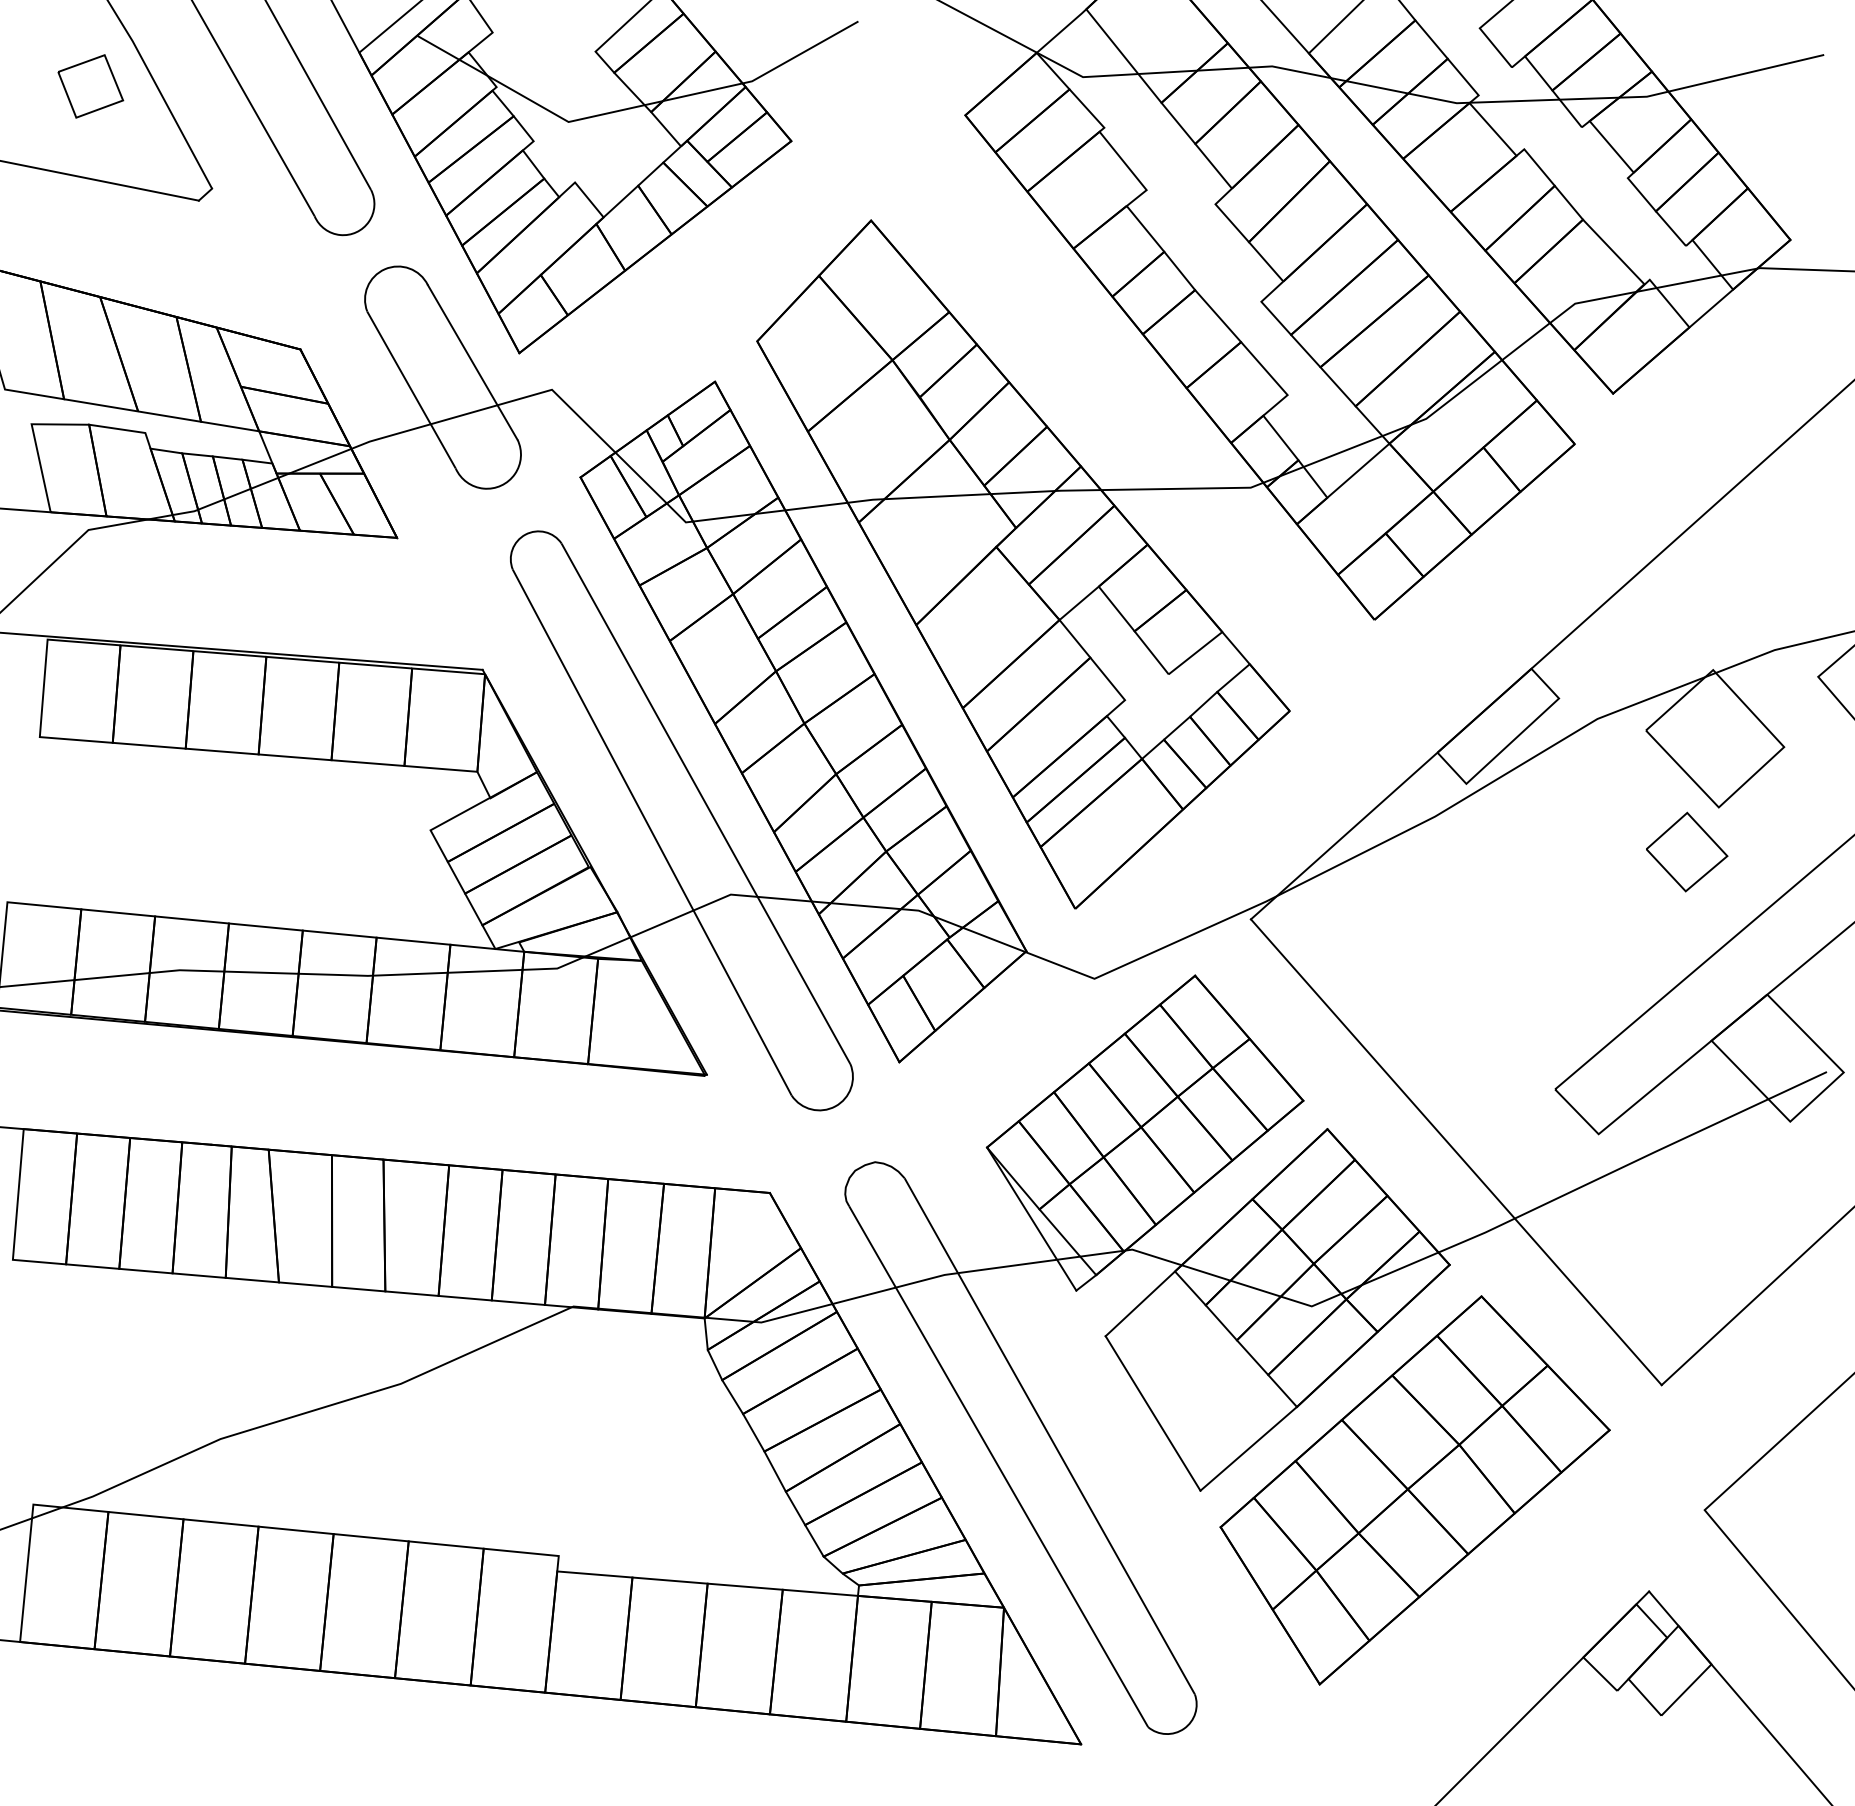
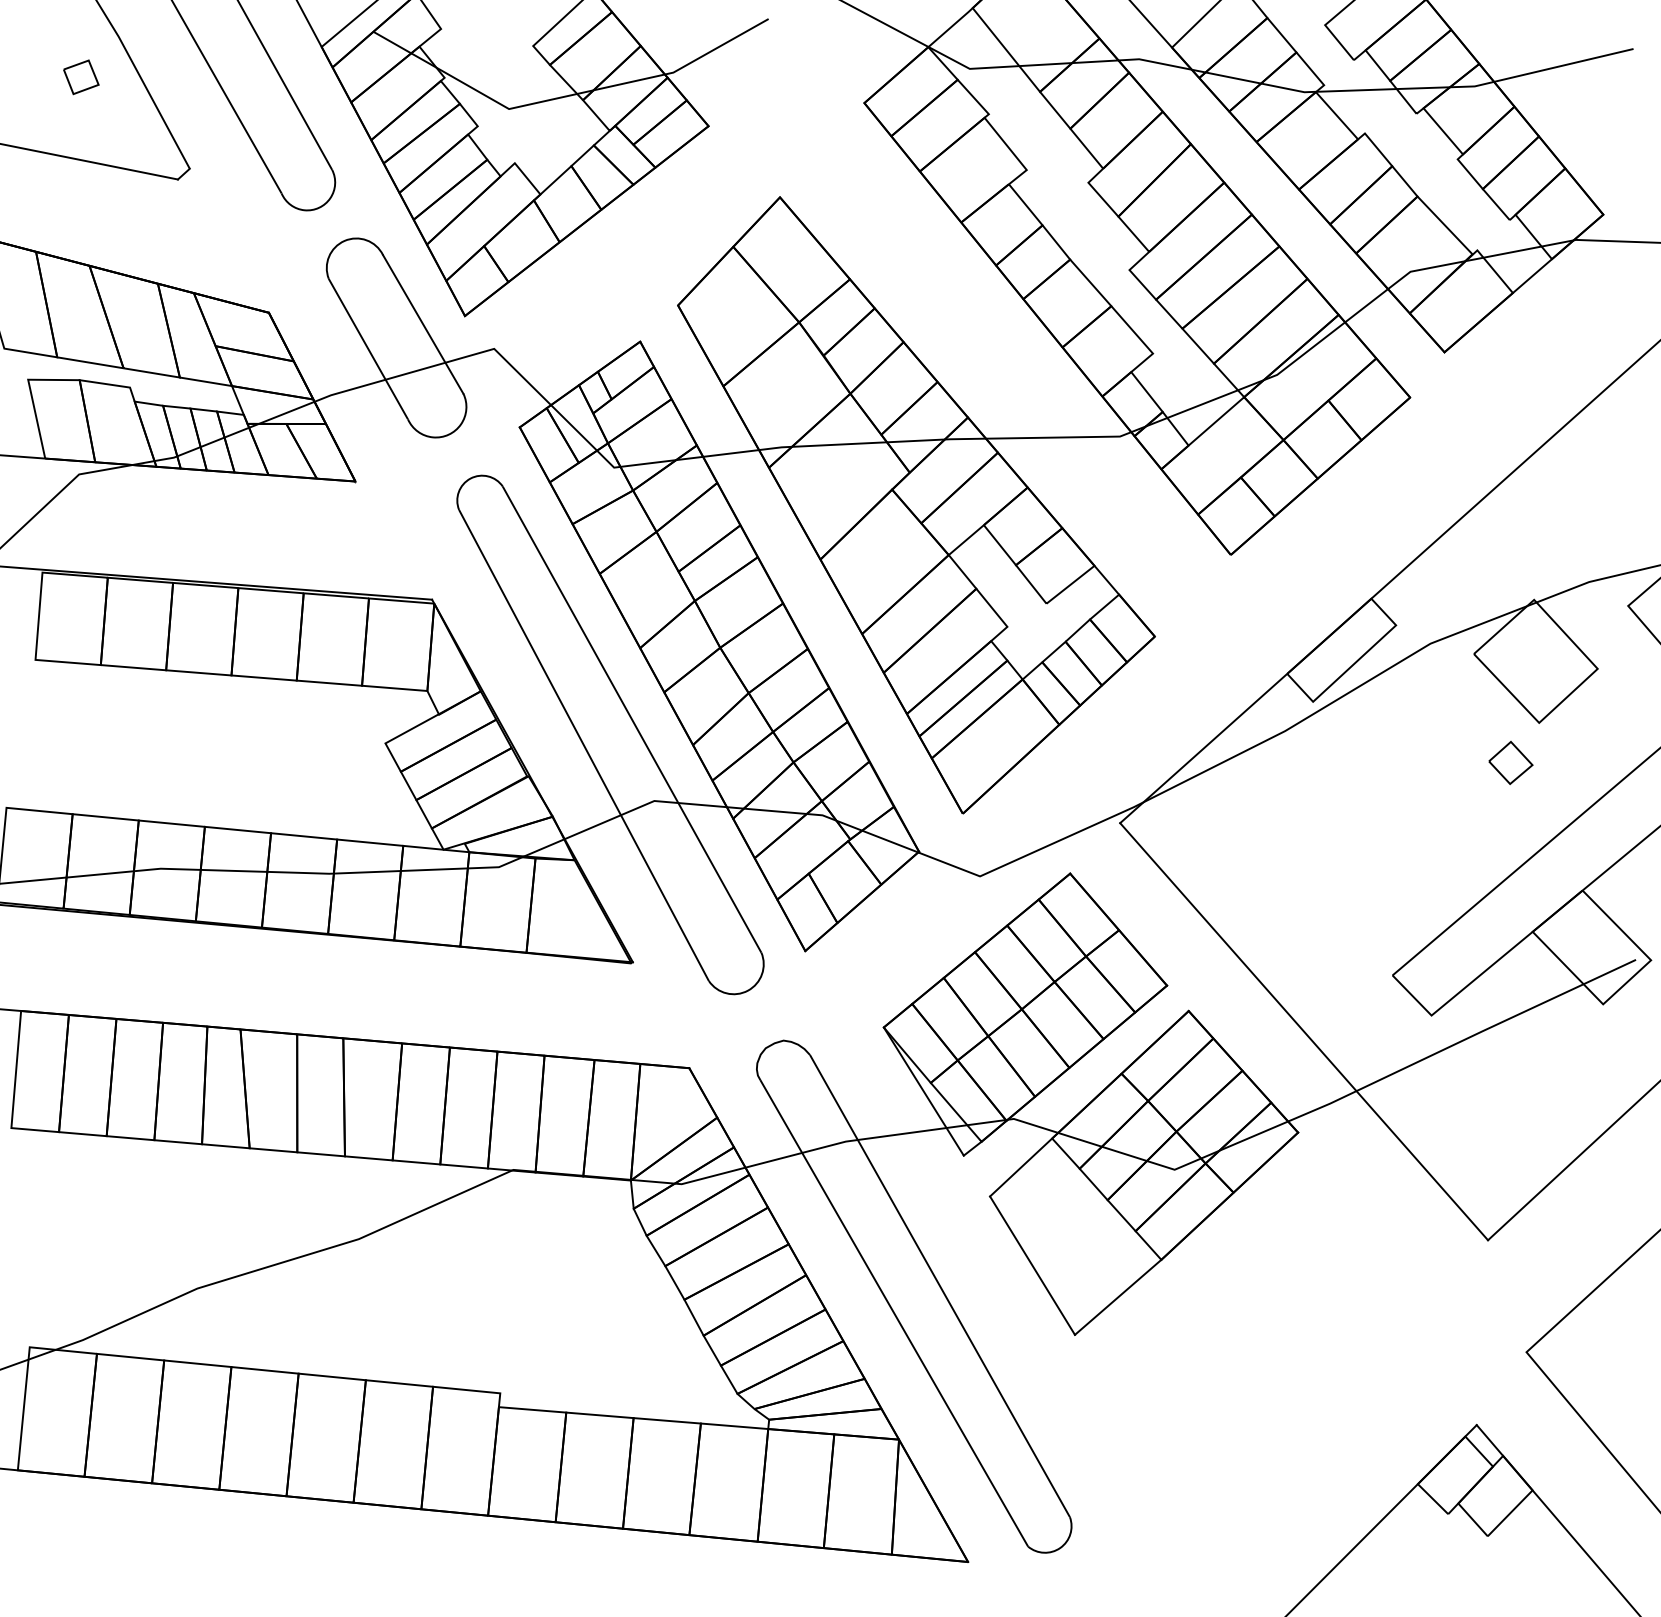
part: (91, 86) -> (81, 77), size x0.6
part: (1686, 851) -> (1510, 762), size x0.6
part: (1414, 1490) -> (1266, 1334), removed

